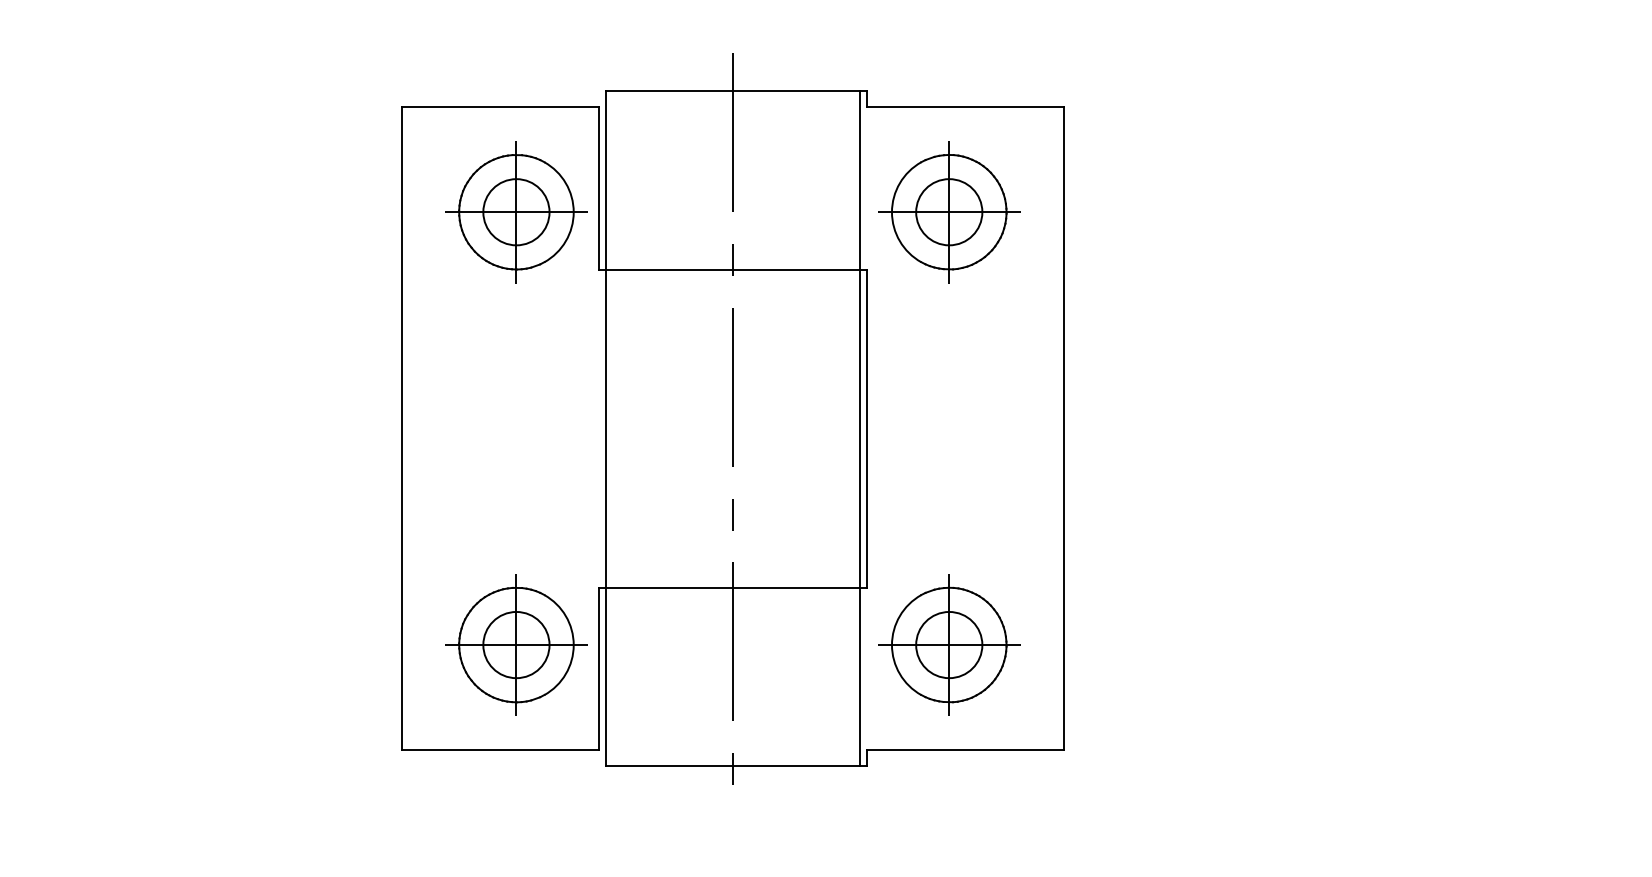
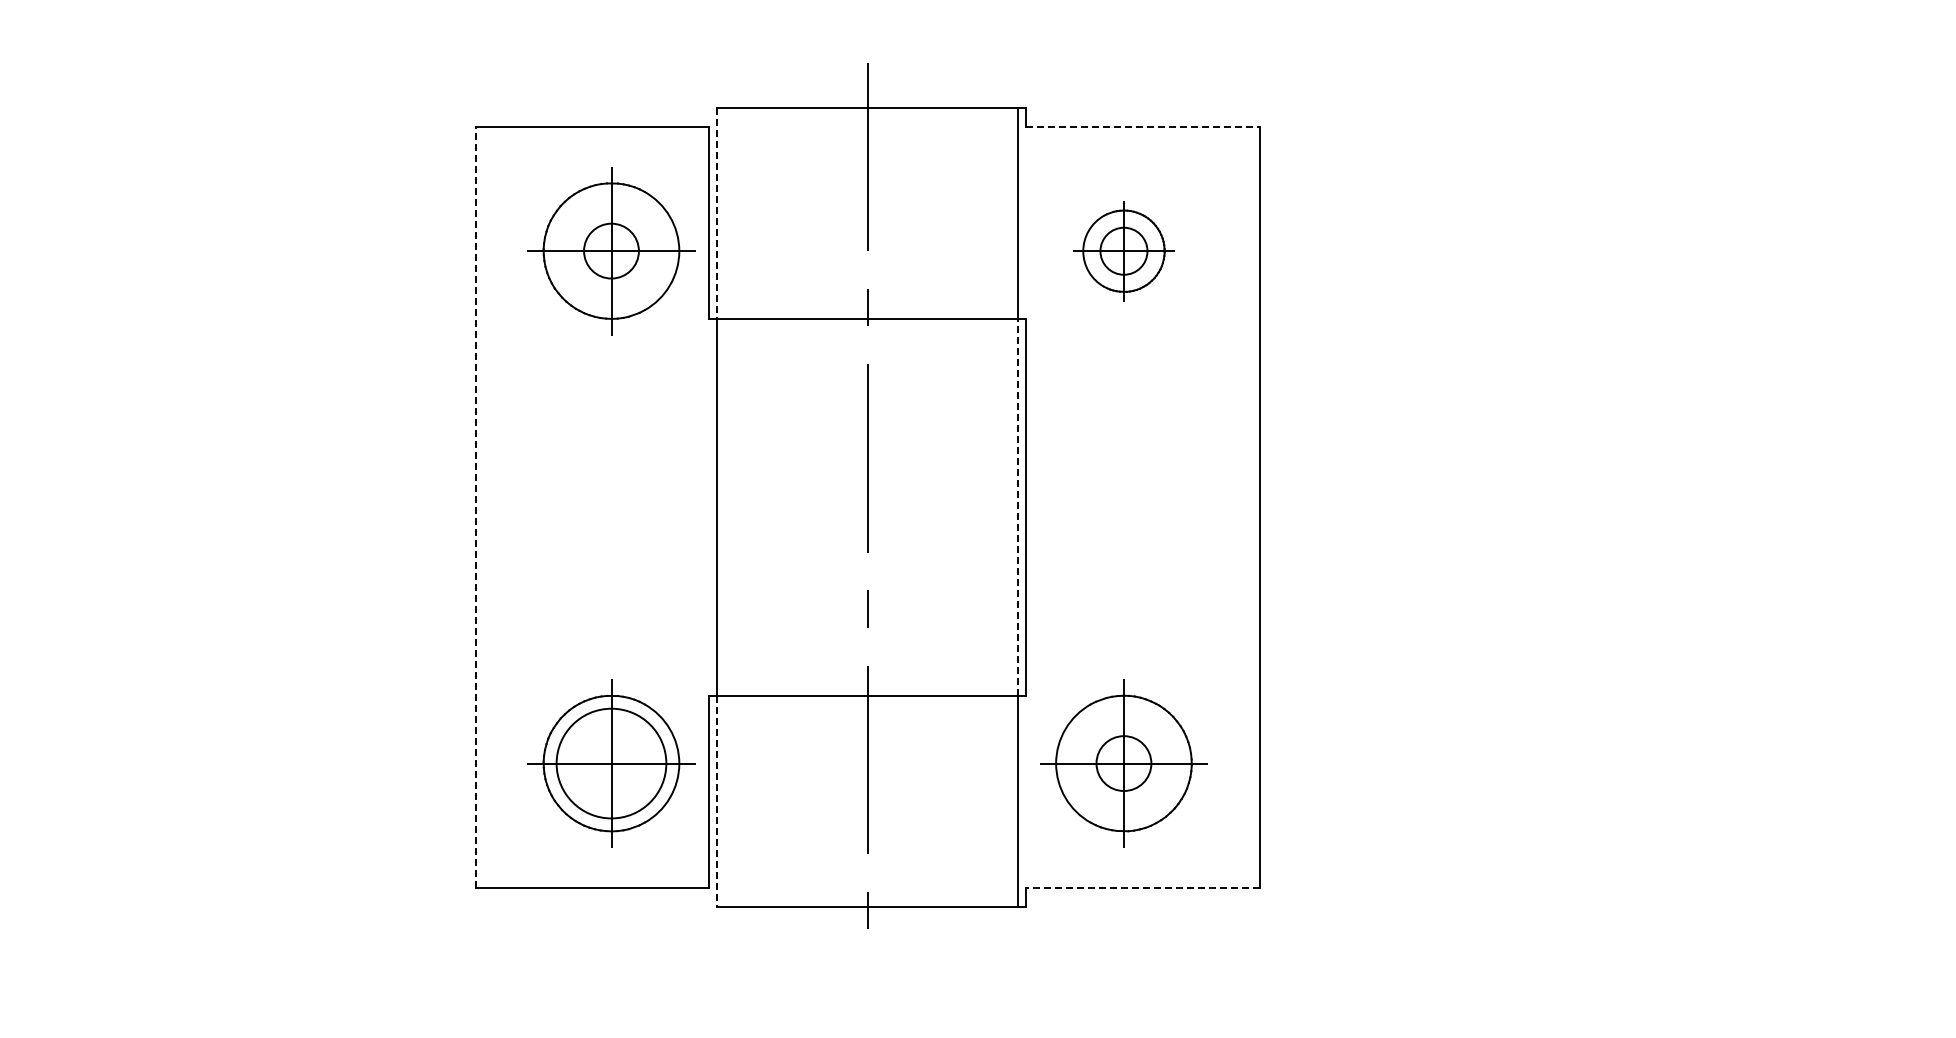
line: (964, 106) -> (1142, 126), solid -> dashed
line: (605, 180) -> (717, 213), solid -> dashed
circle: (516, 211) -> (611, 250), size x0.7
part: (948, 212) -> (1123, 251), size x0.6
line: (860, 427) -> (1018, 506), solid -> dashed
line: (401, 428) -> (475, 507), solid -> dashed
circle: (516, 645) -> (611, 763), size x1.4
circle: (948, 645) -> (1123, 763), size x0.7
line: (605, 677) -> (717, 801), solid -> dashed
line: (964, 749) -> (1142, 887), solid -> dashed

